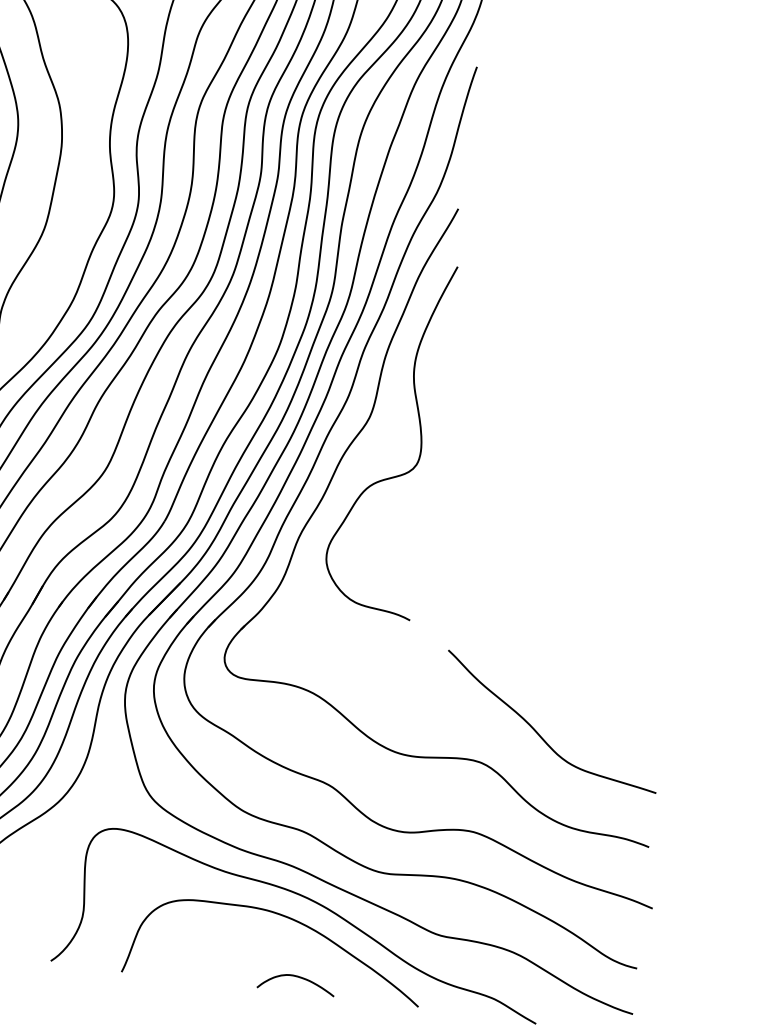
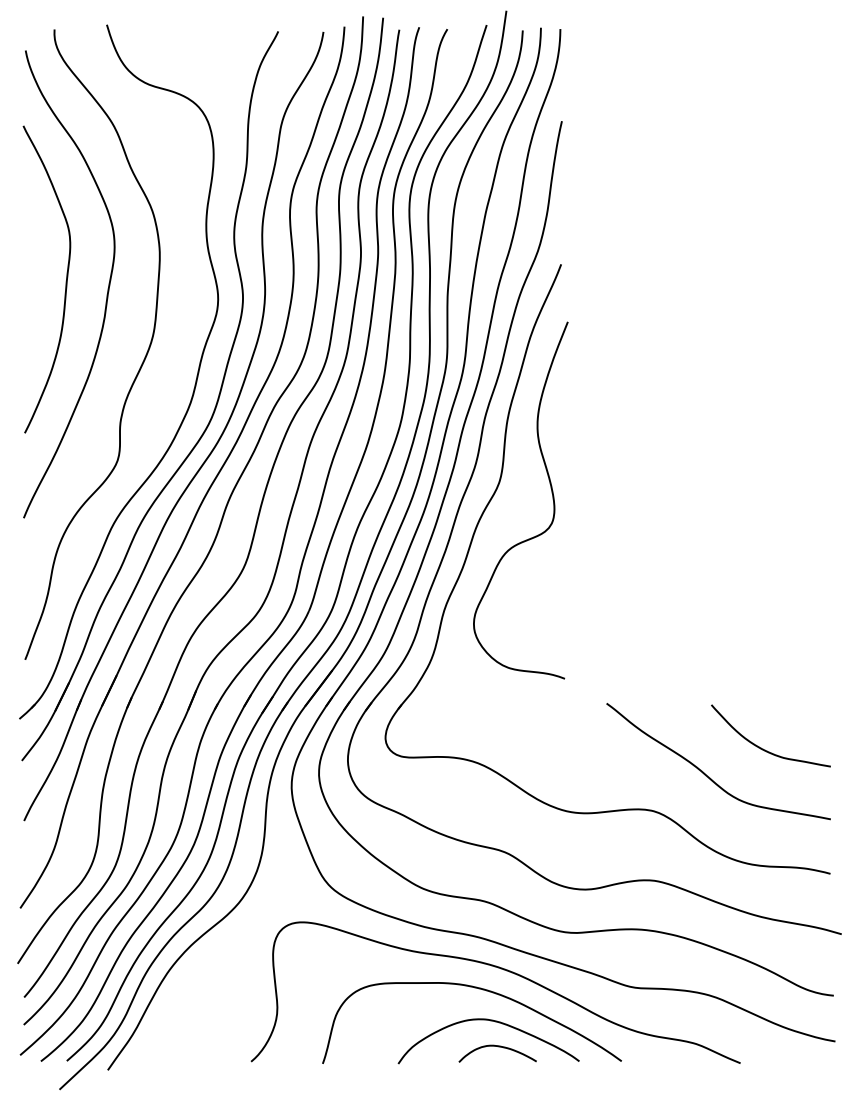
curve: (598, 714) -> (763, 748), added
curve: (293, 951) -> (490, 1021), added

